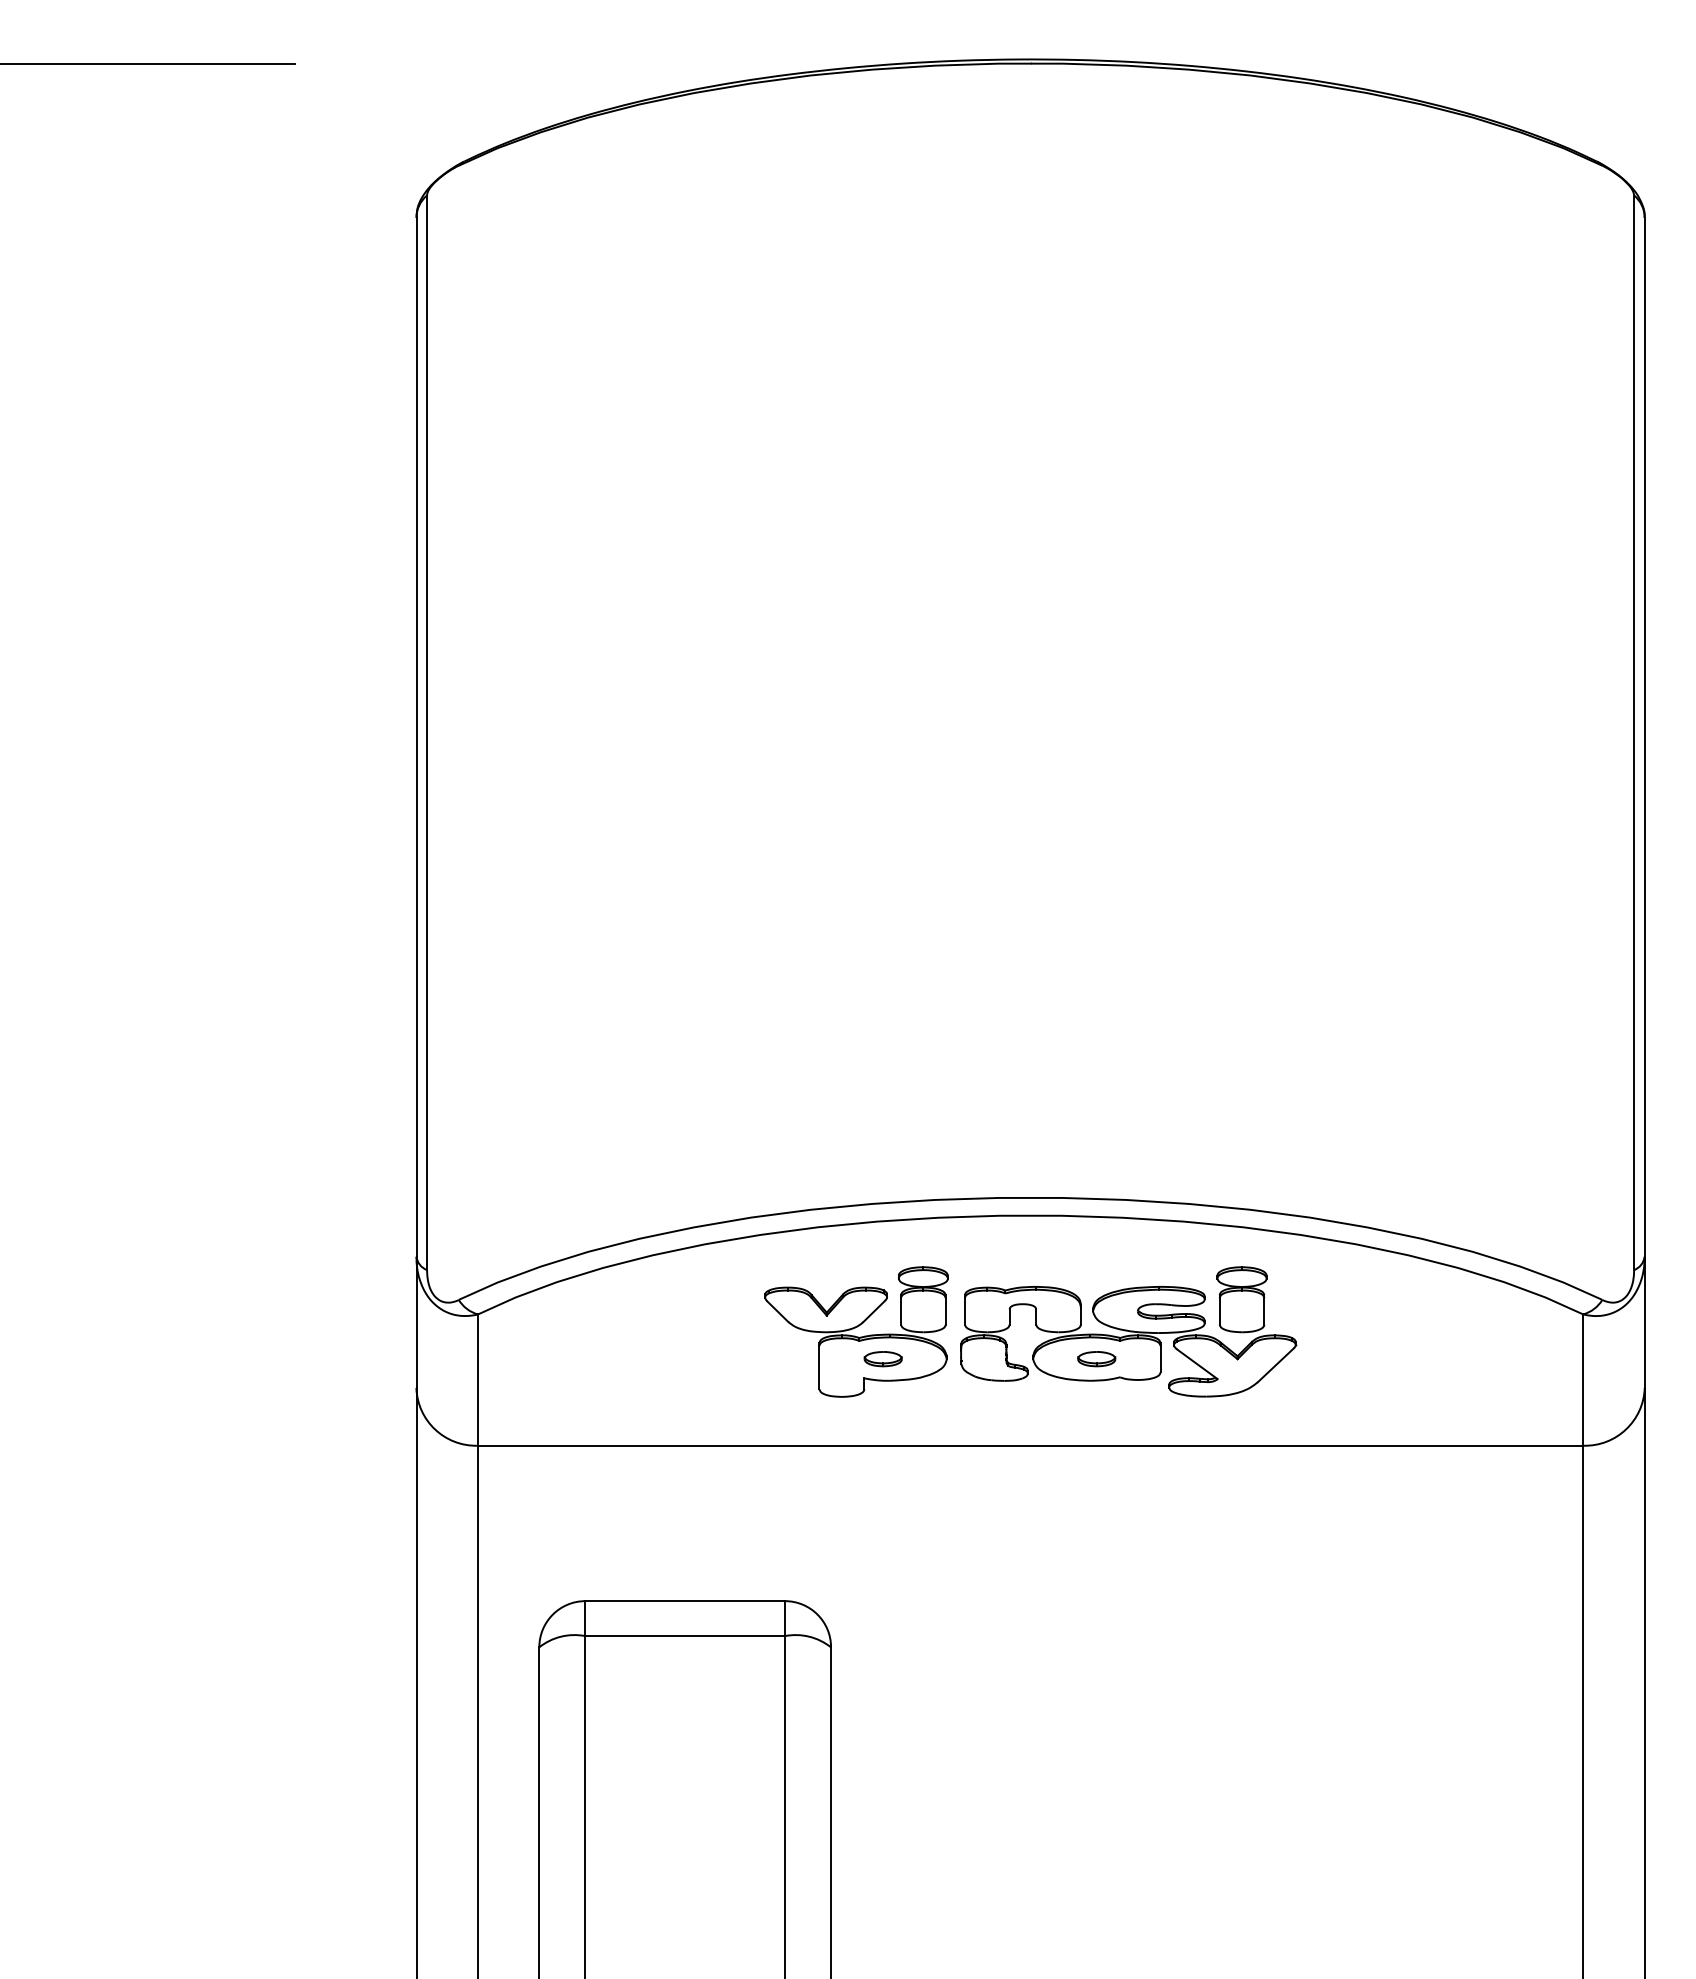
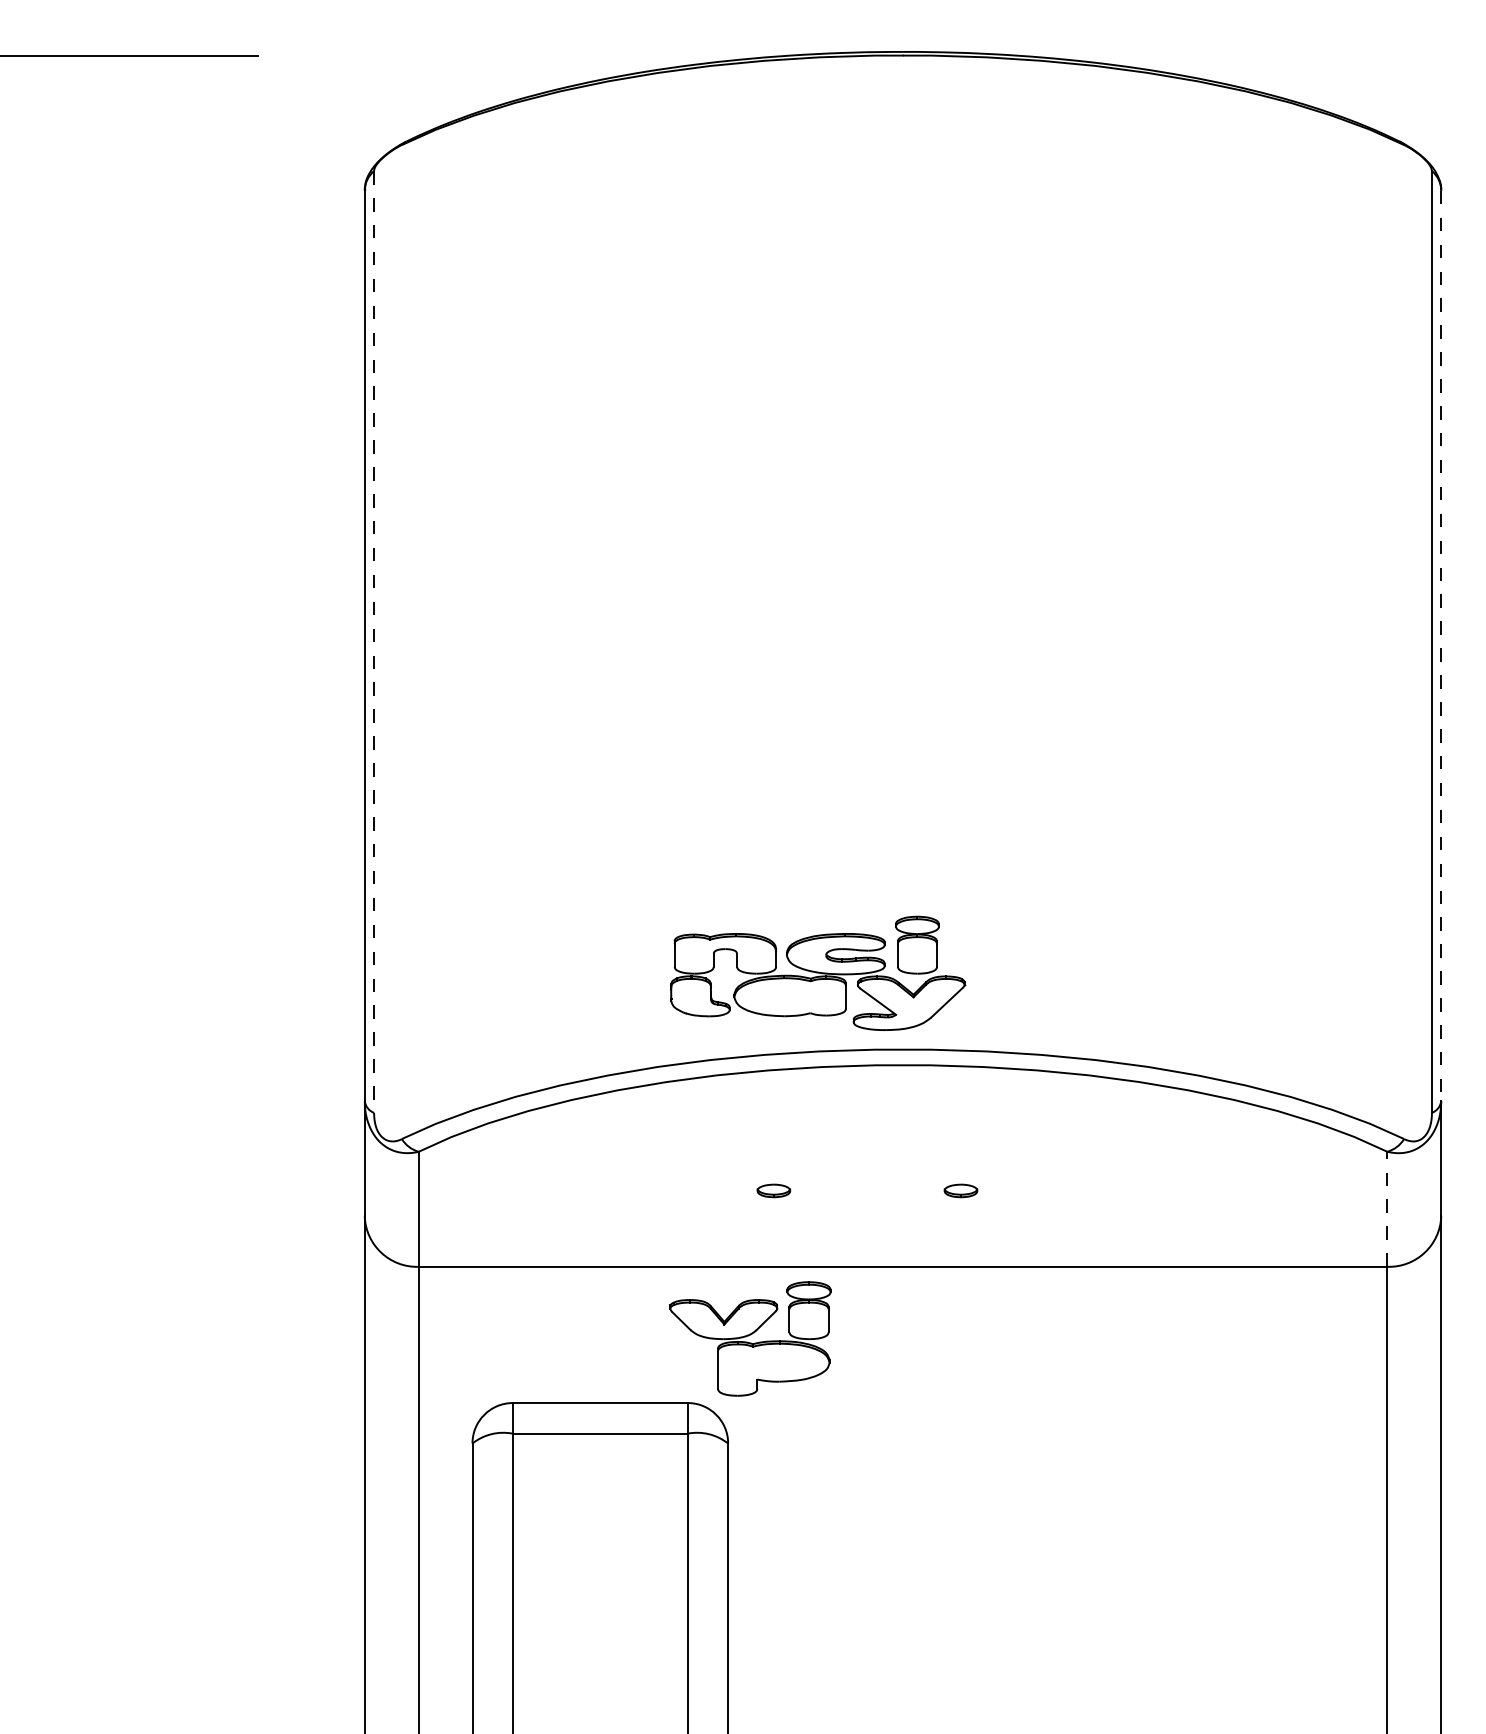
line: (426, 733) -> (373, 642), solid -> dashed
line: (1644, 737) -> (1441, 646), solid -> dashed
part: (856, 1331) -> (750, 1338), moved
part: (1128, 1331) -> (817, 973), moved
line: (1583, 1380) -> (1387, 1209), solid -> dashed

